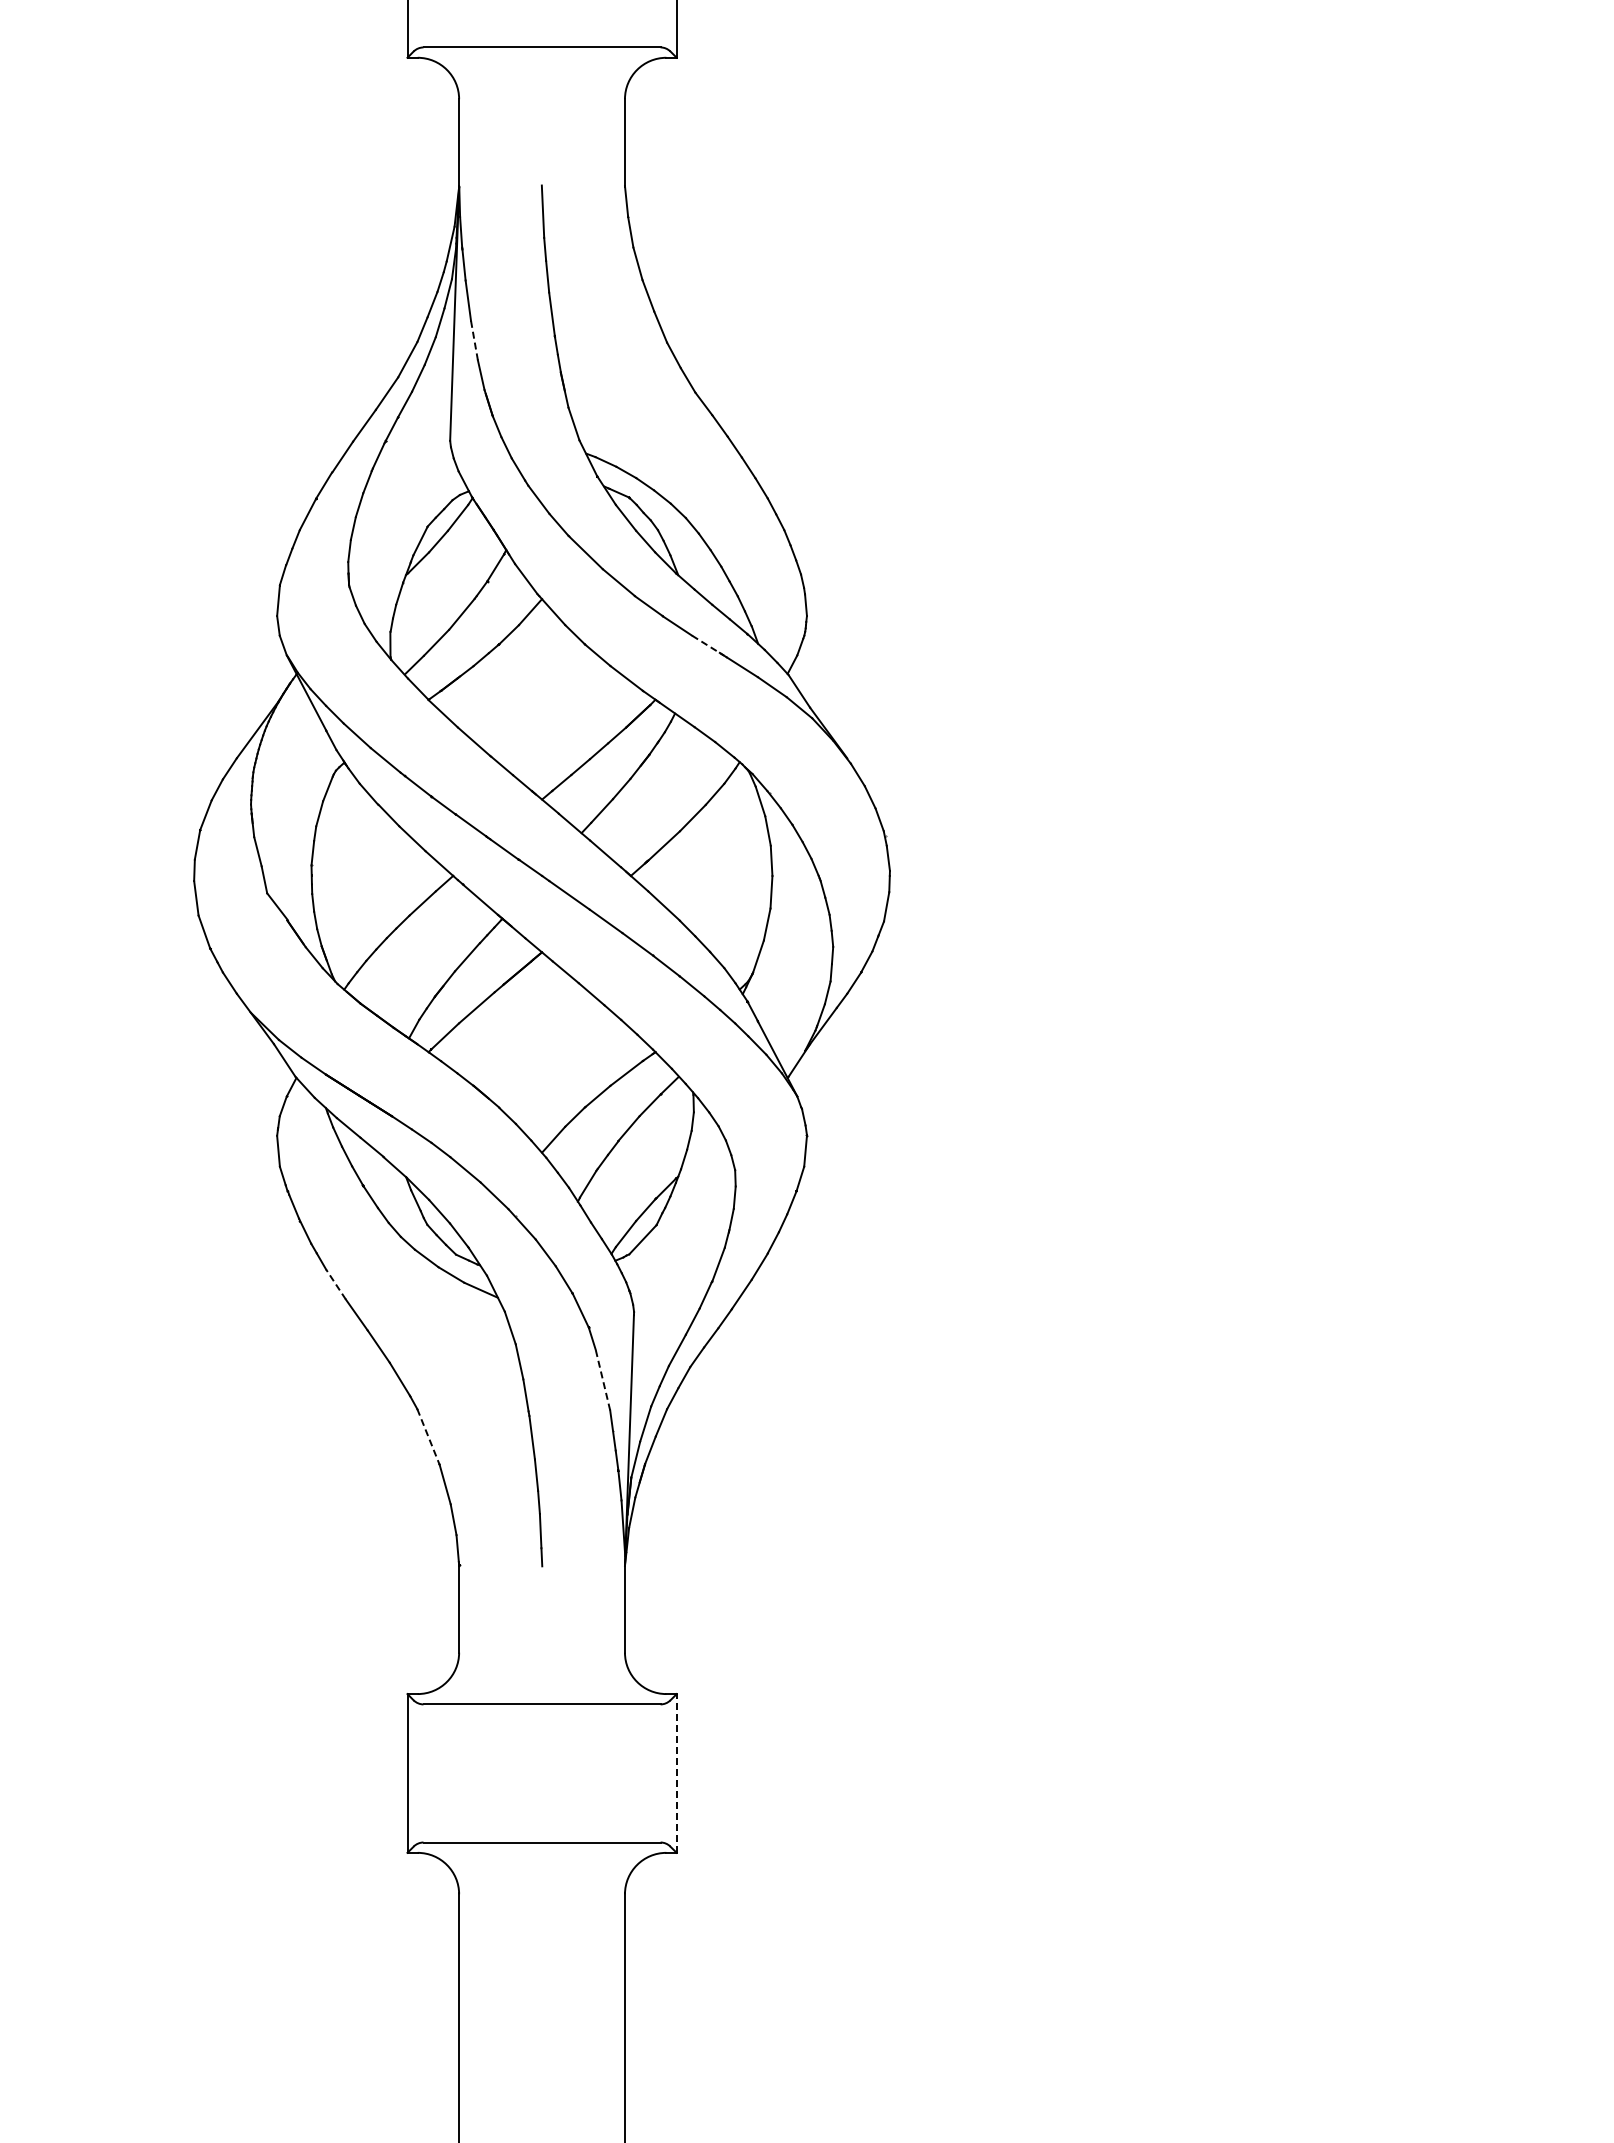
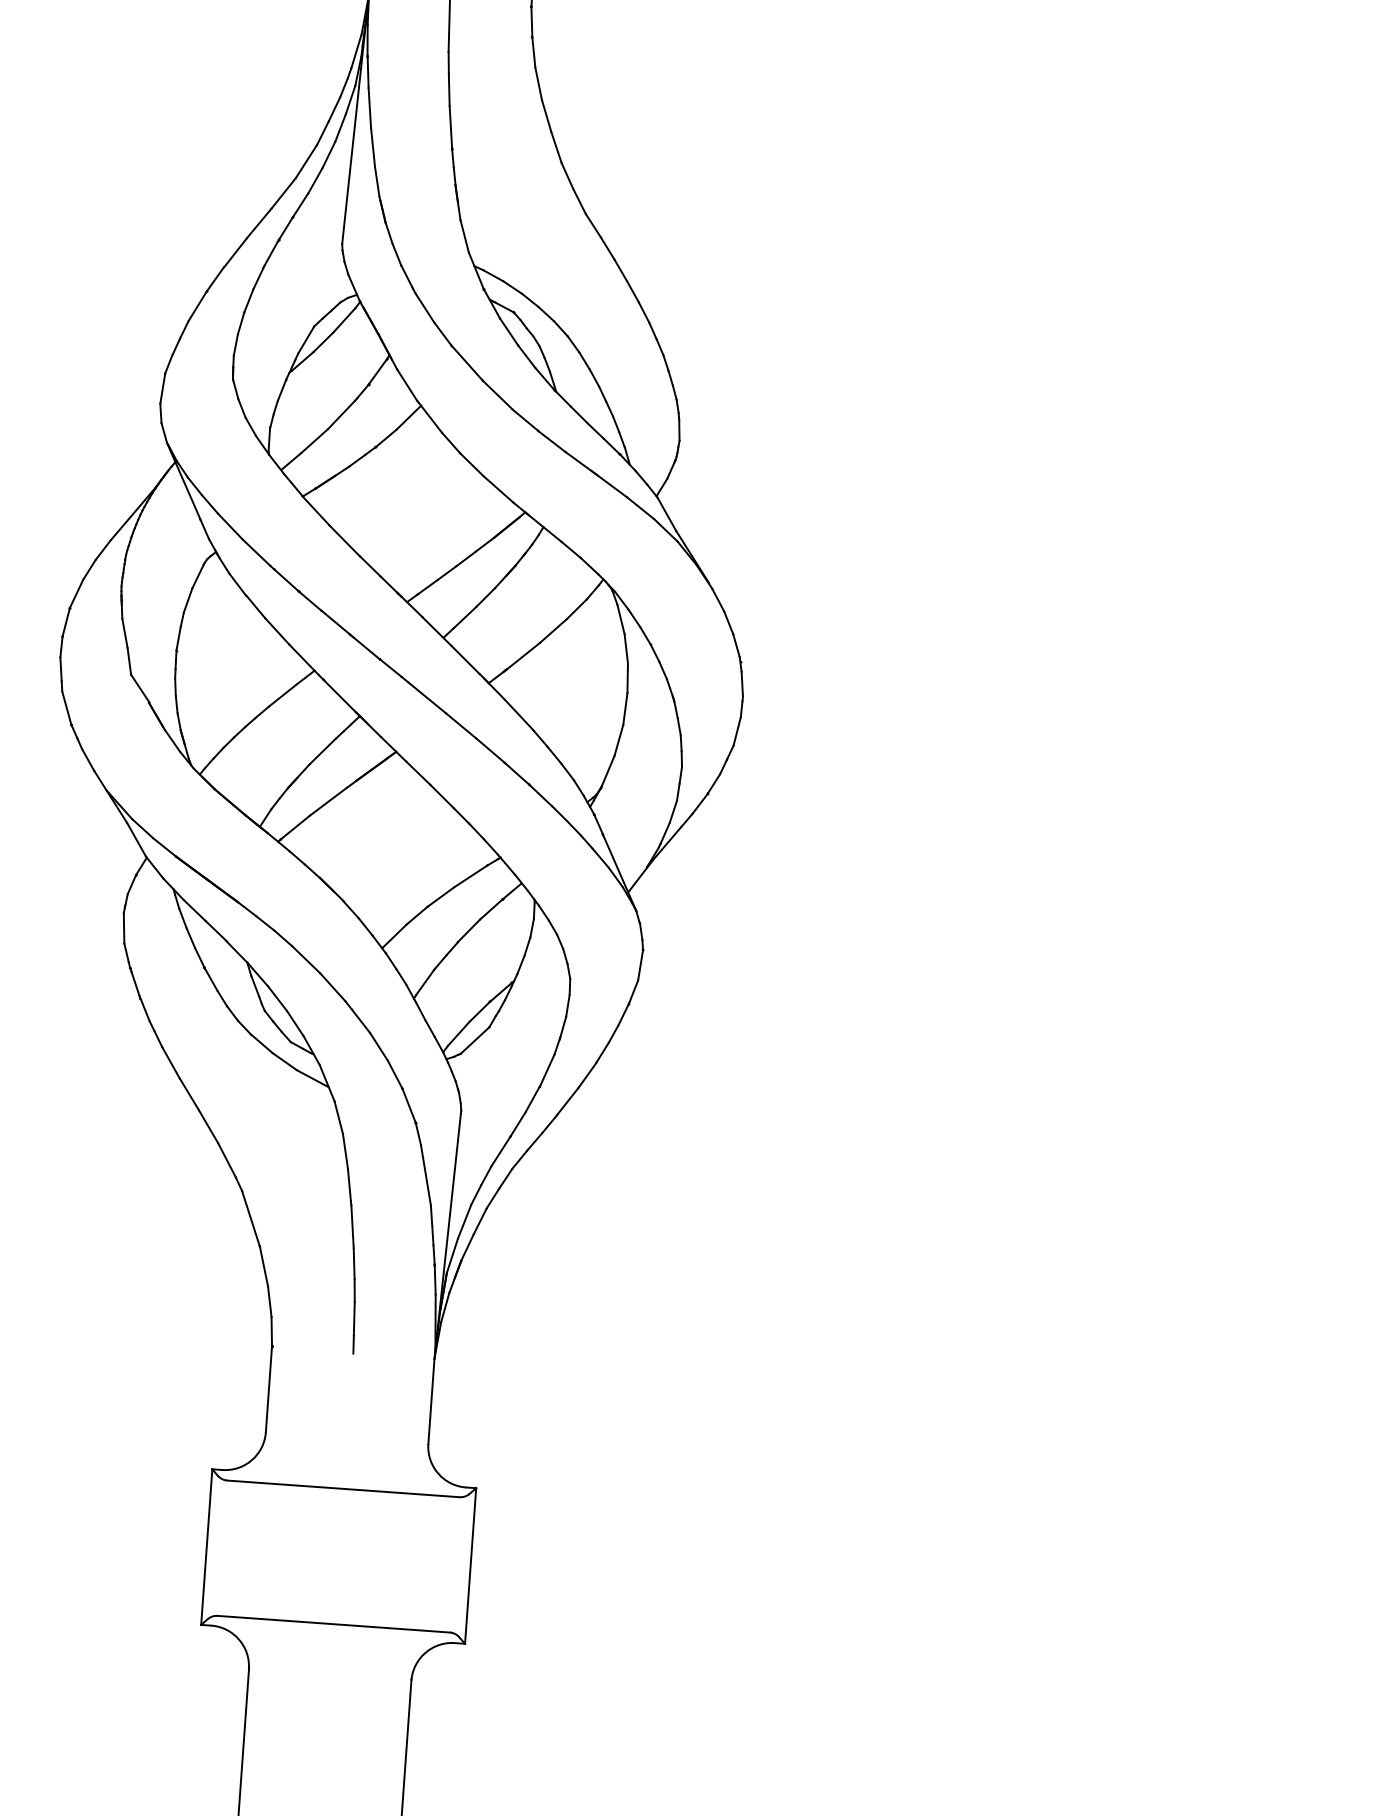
line: (474, 340) -> (373, 147), dashed -> solid
line: (708, 645) -> (580, 462), dashed -> solid
line: (335, 1284) -> (170, 1062), dashed -> solid
line: (602, 1379) -> (425, 1174), dashed -> solid
line: (428, 1437) -> (250, 1219), dashed -> solid
line: (676, 1772) -> (470, 1565), dashed -> solid

